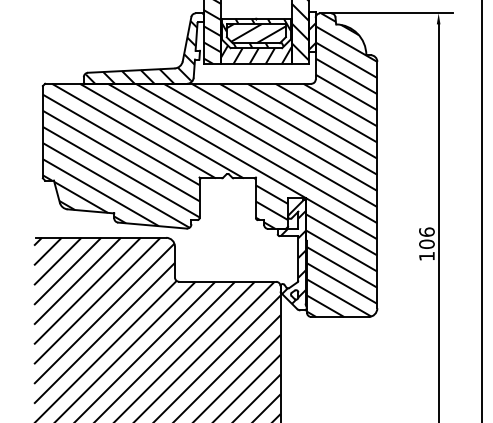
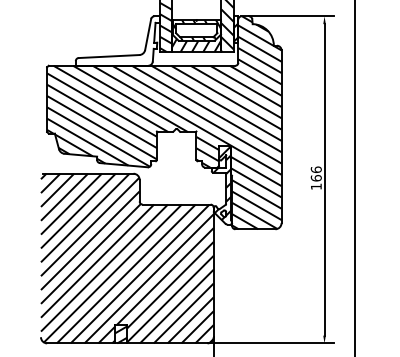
hatch: (255, 33) -> (196, 30), removed
hatch: (143, 47) -> (117, 40), removed
text: (425, 244) -> (315, 178), 106 -> 166

